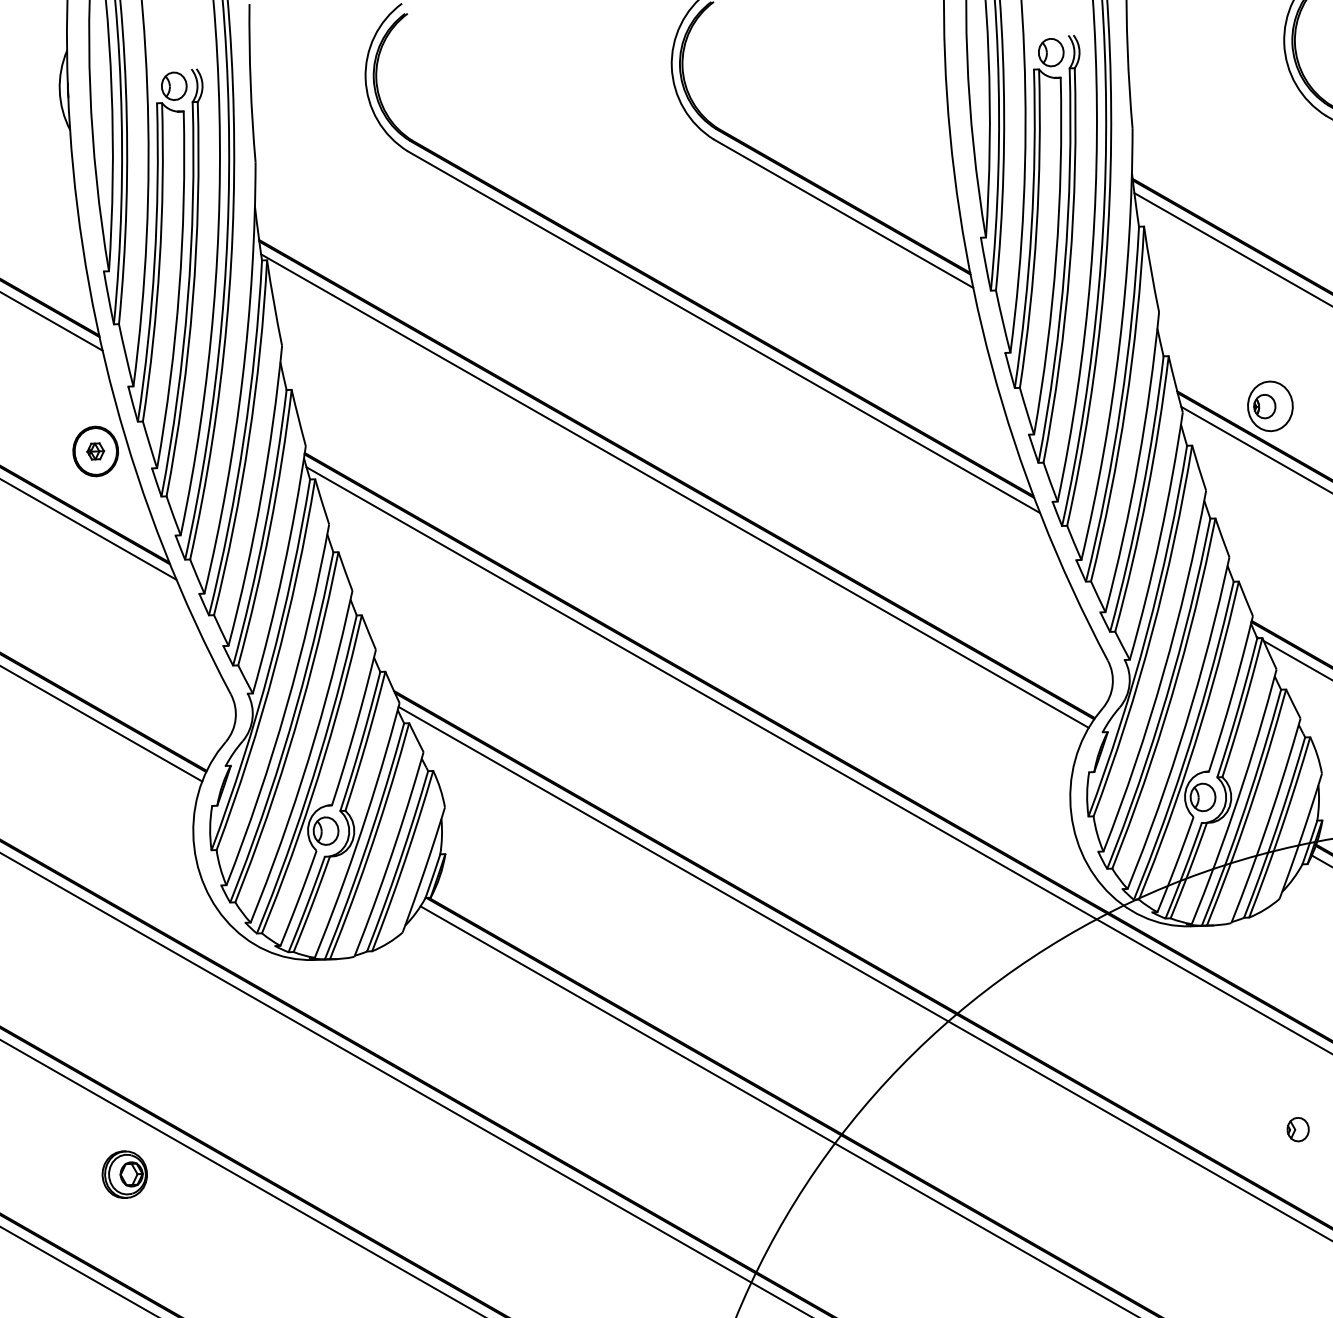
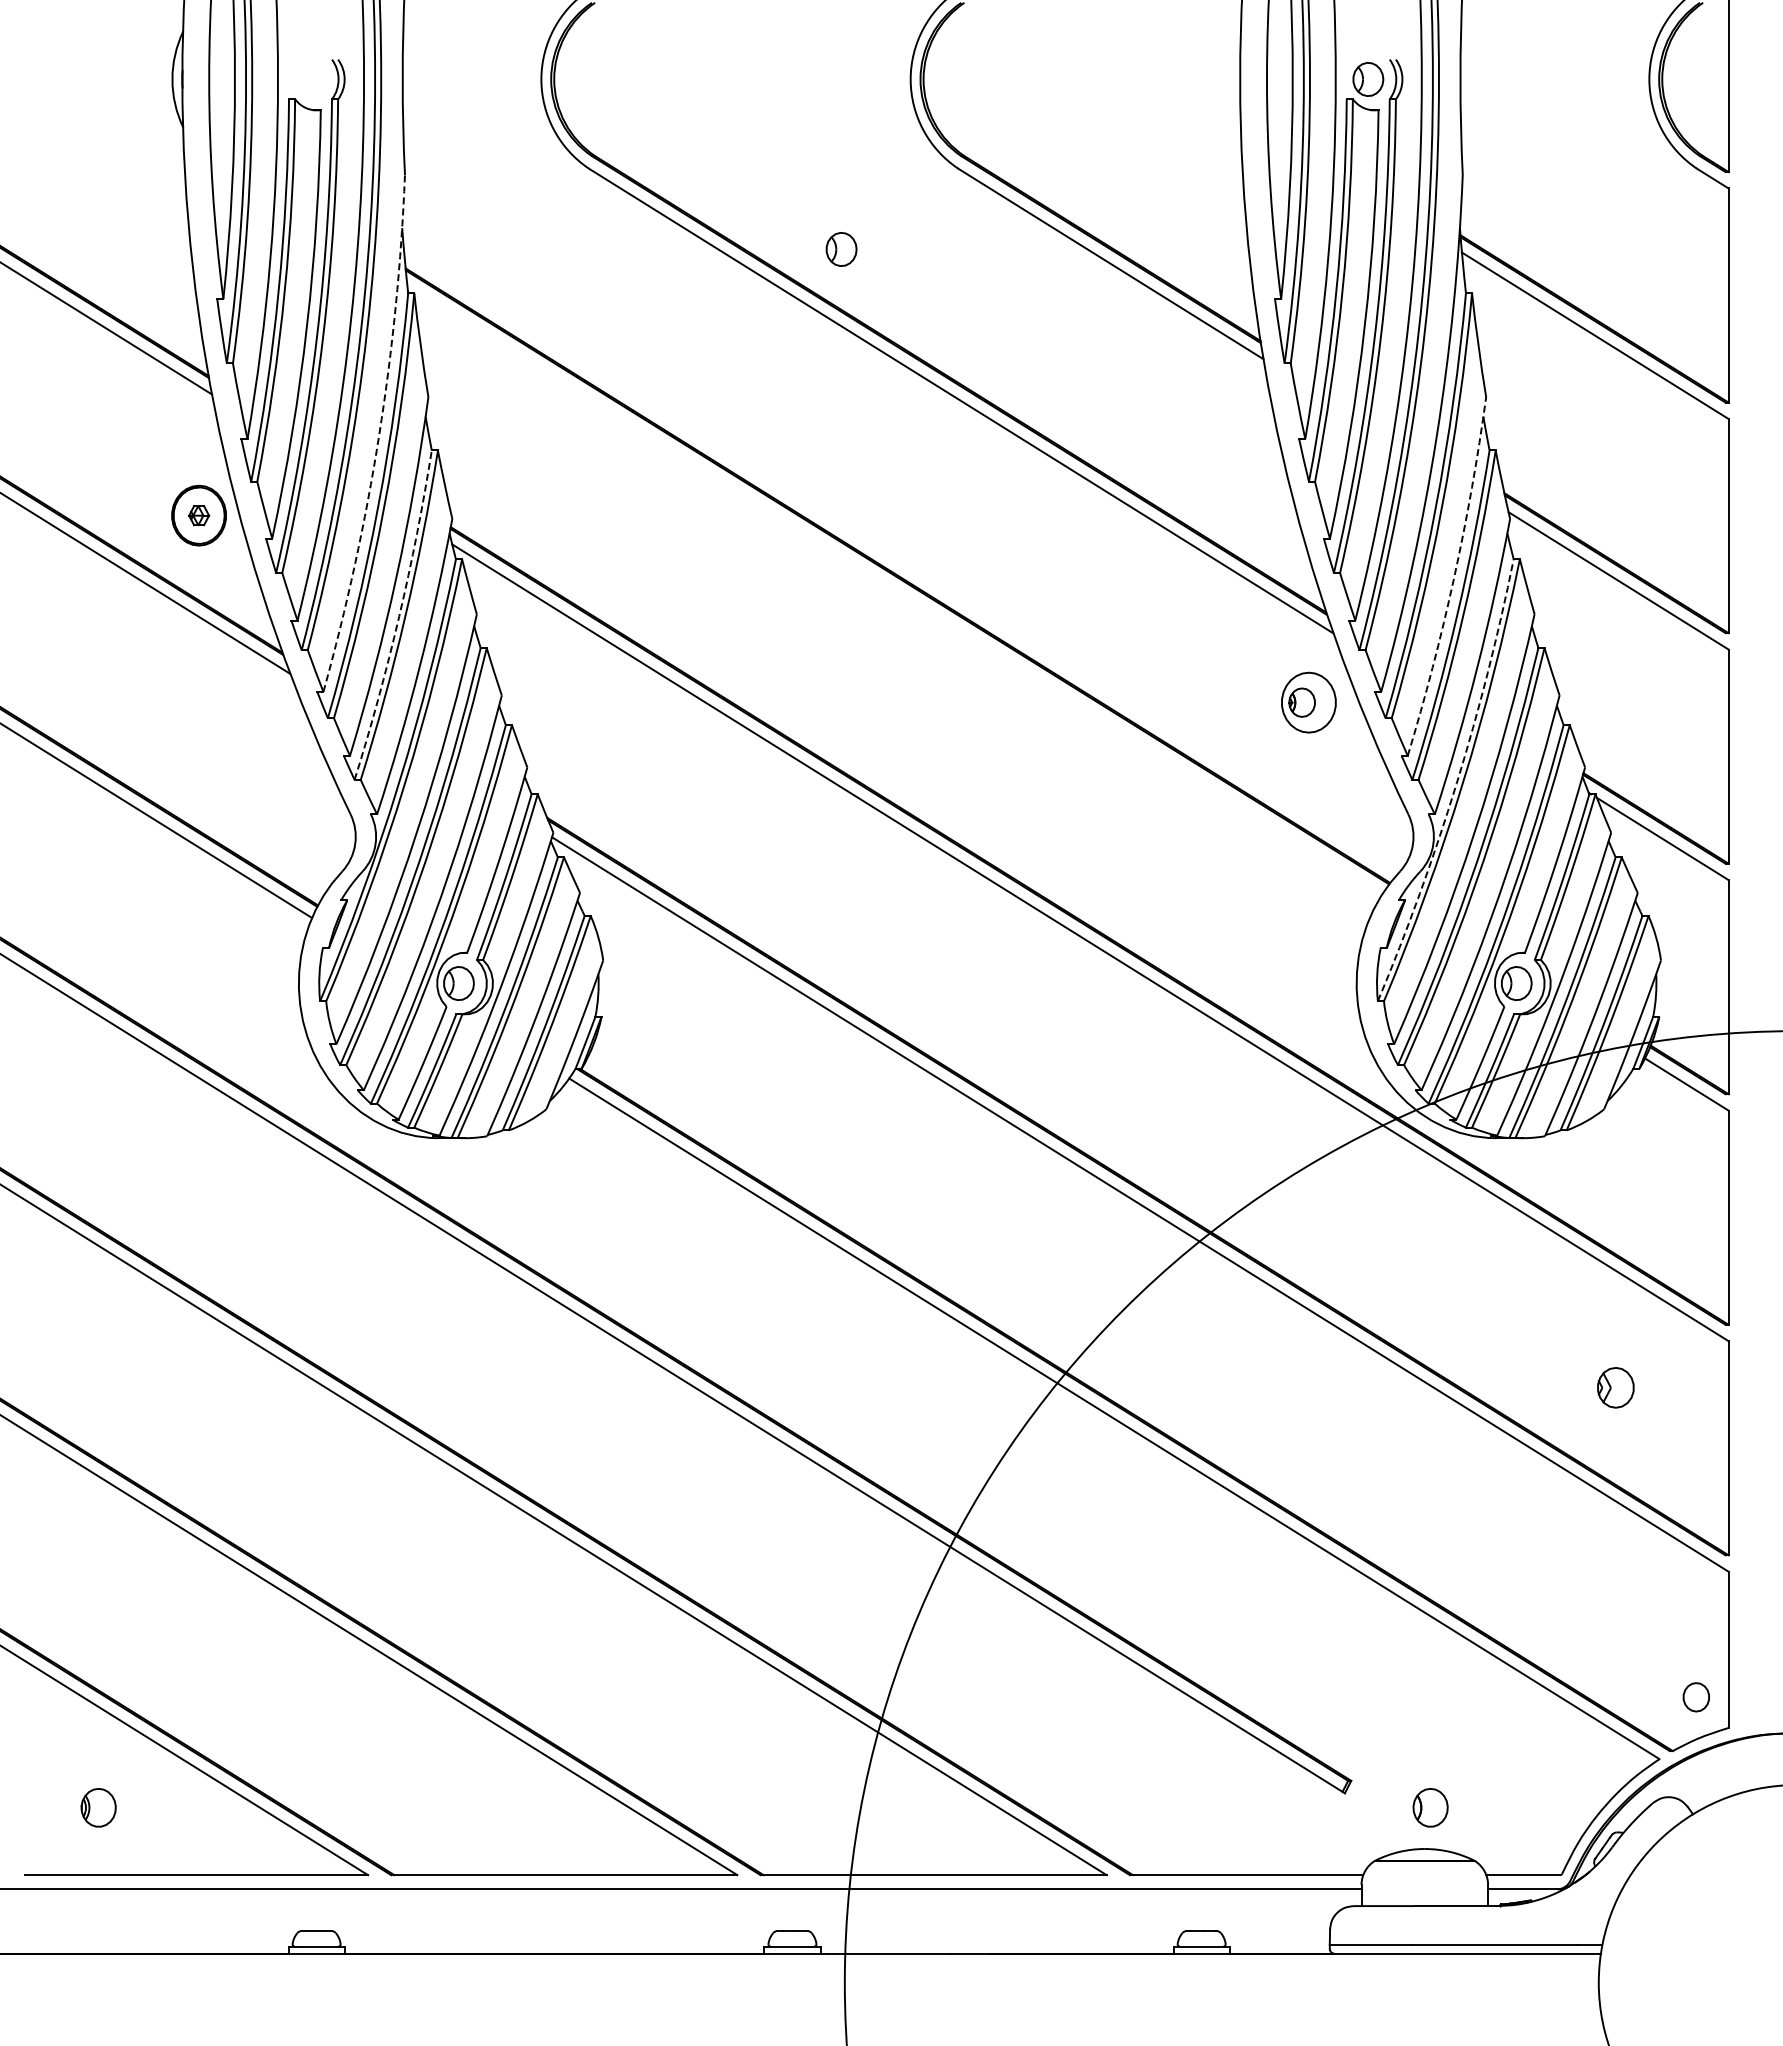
part: (174, 86) -> (841, 249), moved
arc: (242, 379) -> (379, 435), solid -> dashed
part: (1270, 406) -> (1308, 702), moved
arc: (1138, 462) -> (1454, 577), solid -> dashed
line: (674, 490) -> (894, 589), removed
arc: (265, 528) -> (399, 616), solid -> dashed
arc: (1146, 633) -> (1456, 783), solid -> dashed
part: (1297, 1130) -> (1615, 1388), size x1.4
part: (124, 1174) -> (200, 1387), removed

